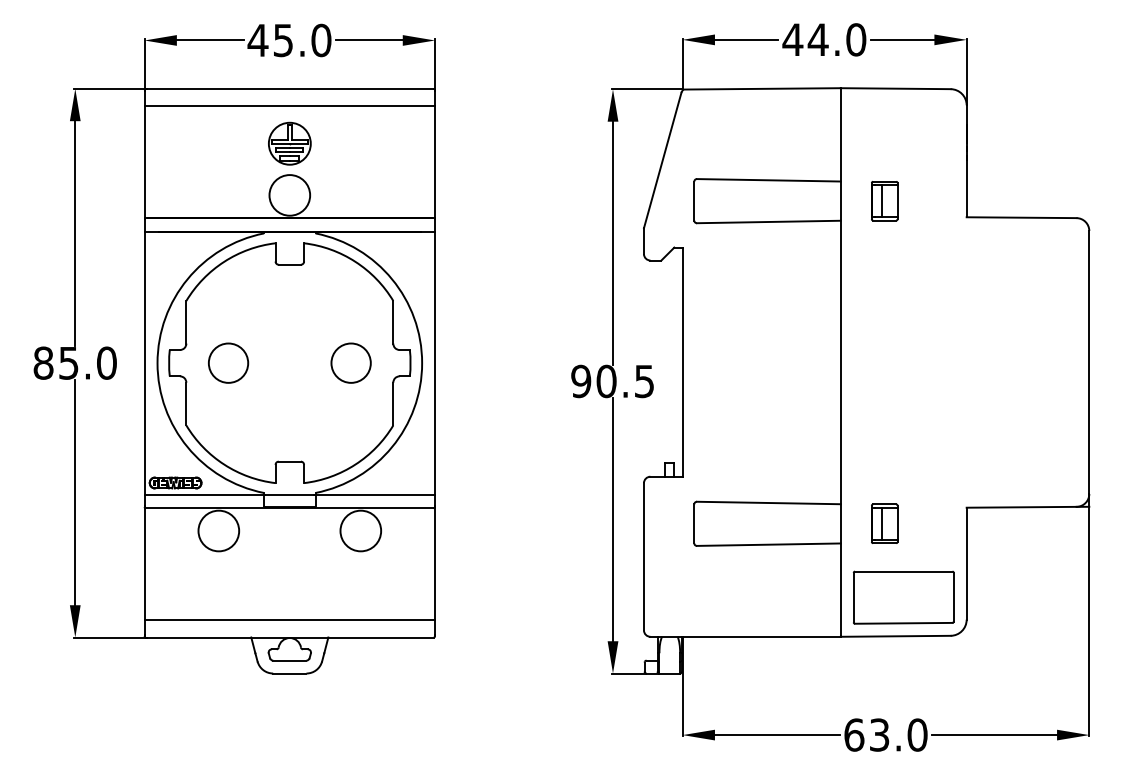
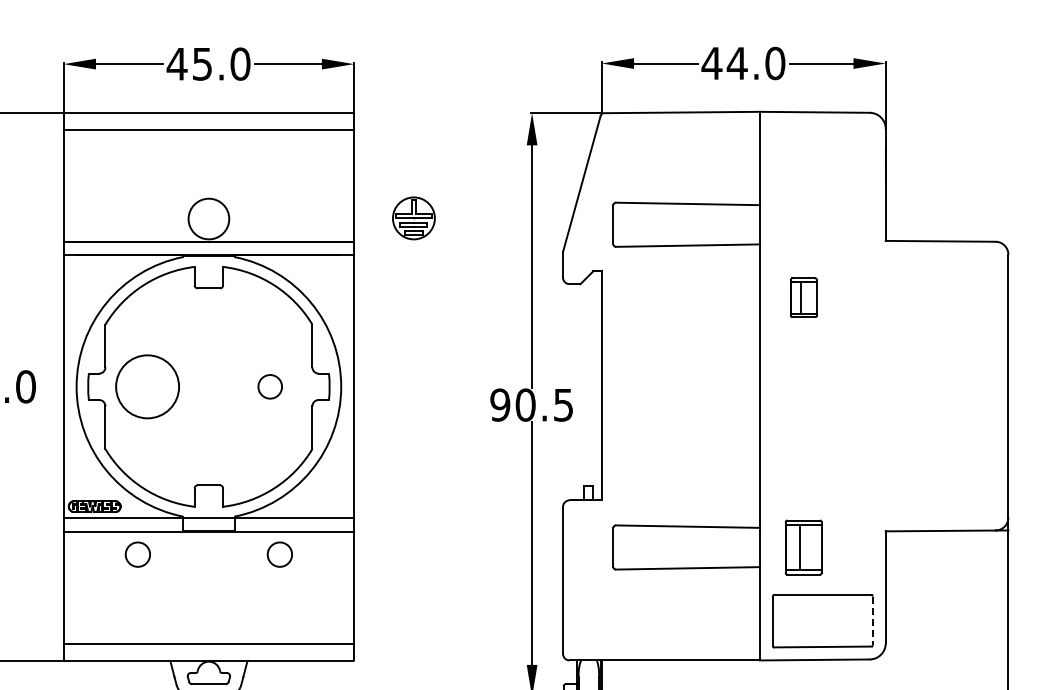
part: (289, 143) -> (413, 218), moved
part: (884, 201) -> (803, 298), moved
circle: (228, 362) -> (147, 386), size x1.6
circle: (350, 362) -> (269, 386), size x0.6
part: (884, 523) -> (803, 547), size x1.4
circle: (218, 530) -> (137, 554), size x0.6
circle: (360, 530) -> (279, 554), size x0.6
line: (953, 597) -> (872, 621), solid -> dashed

